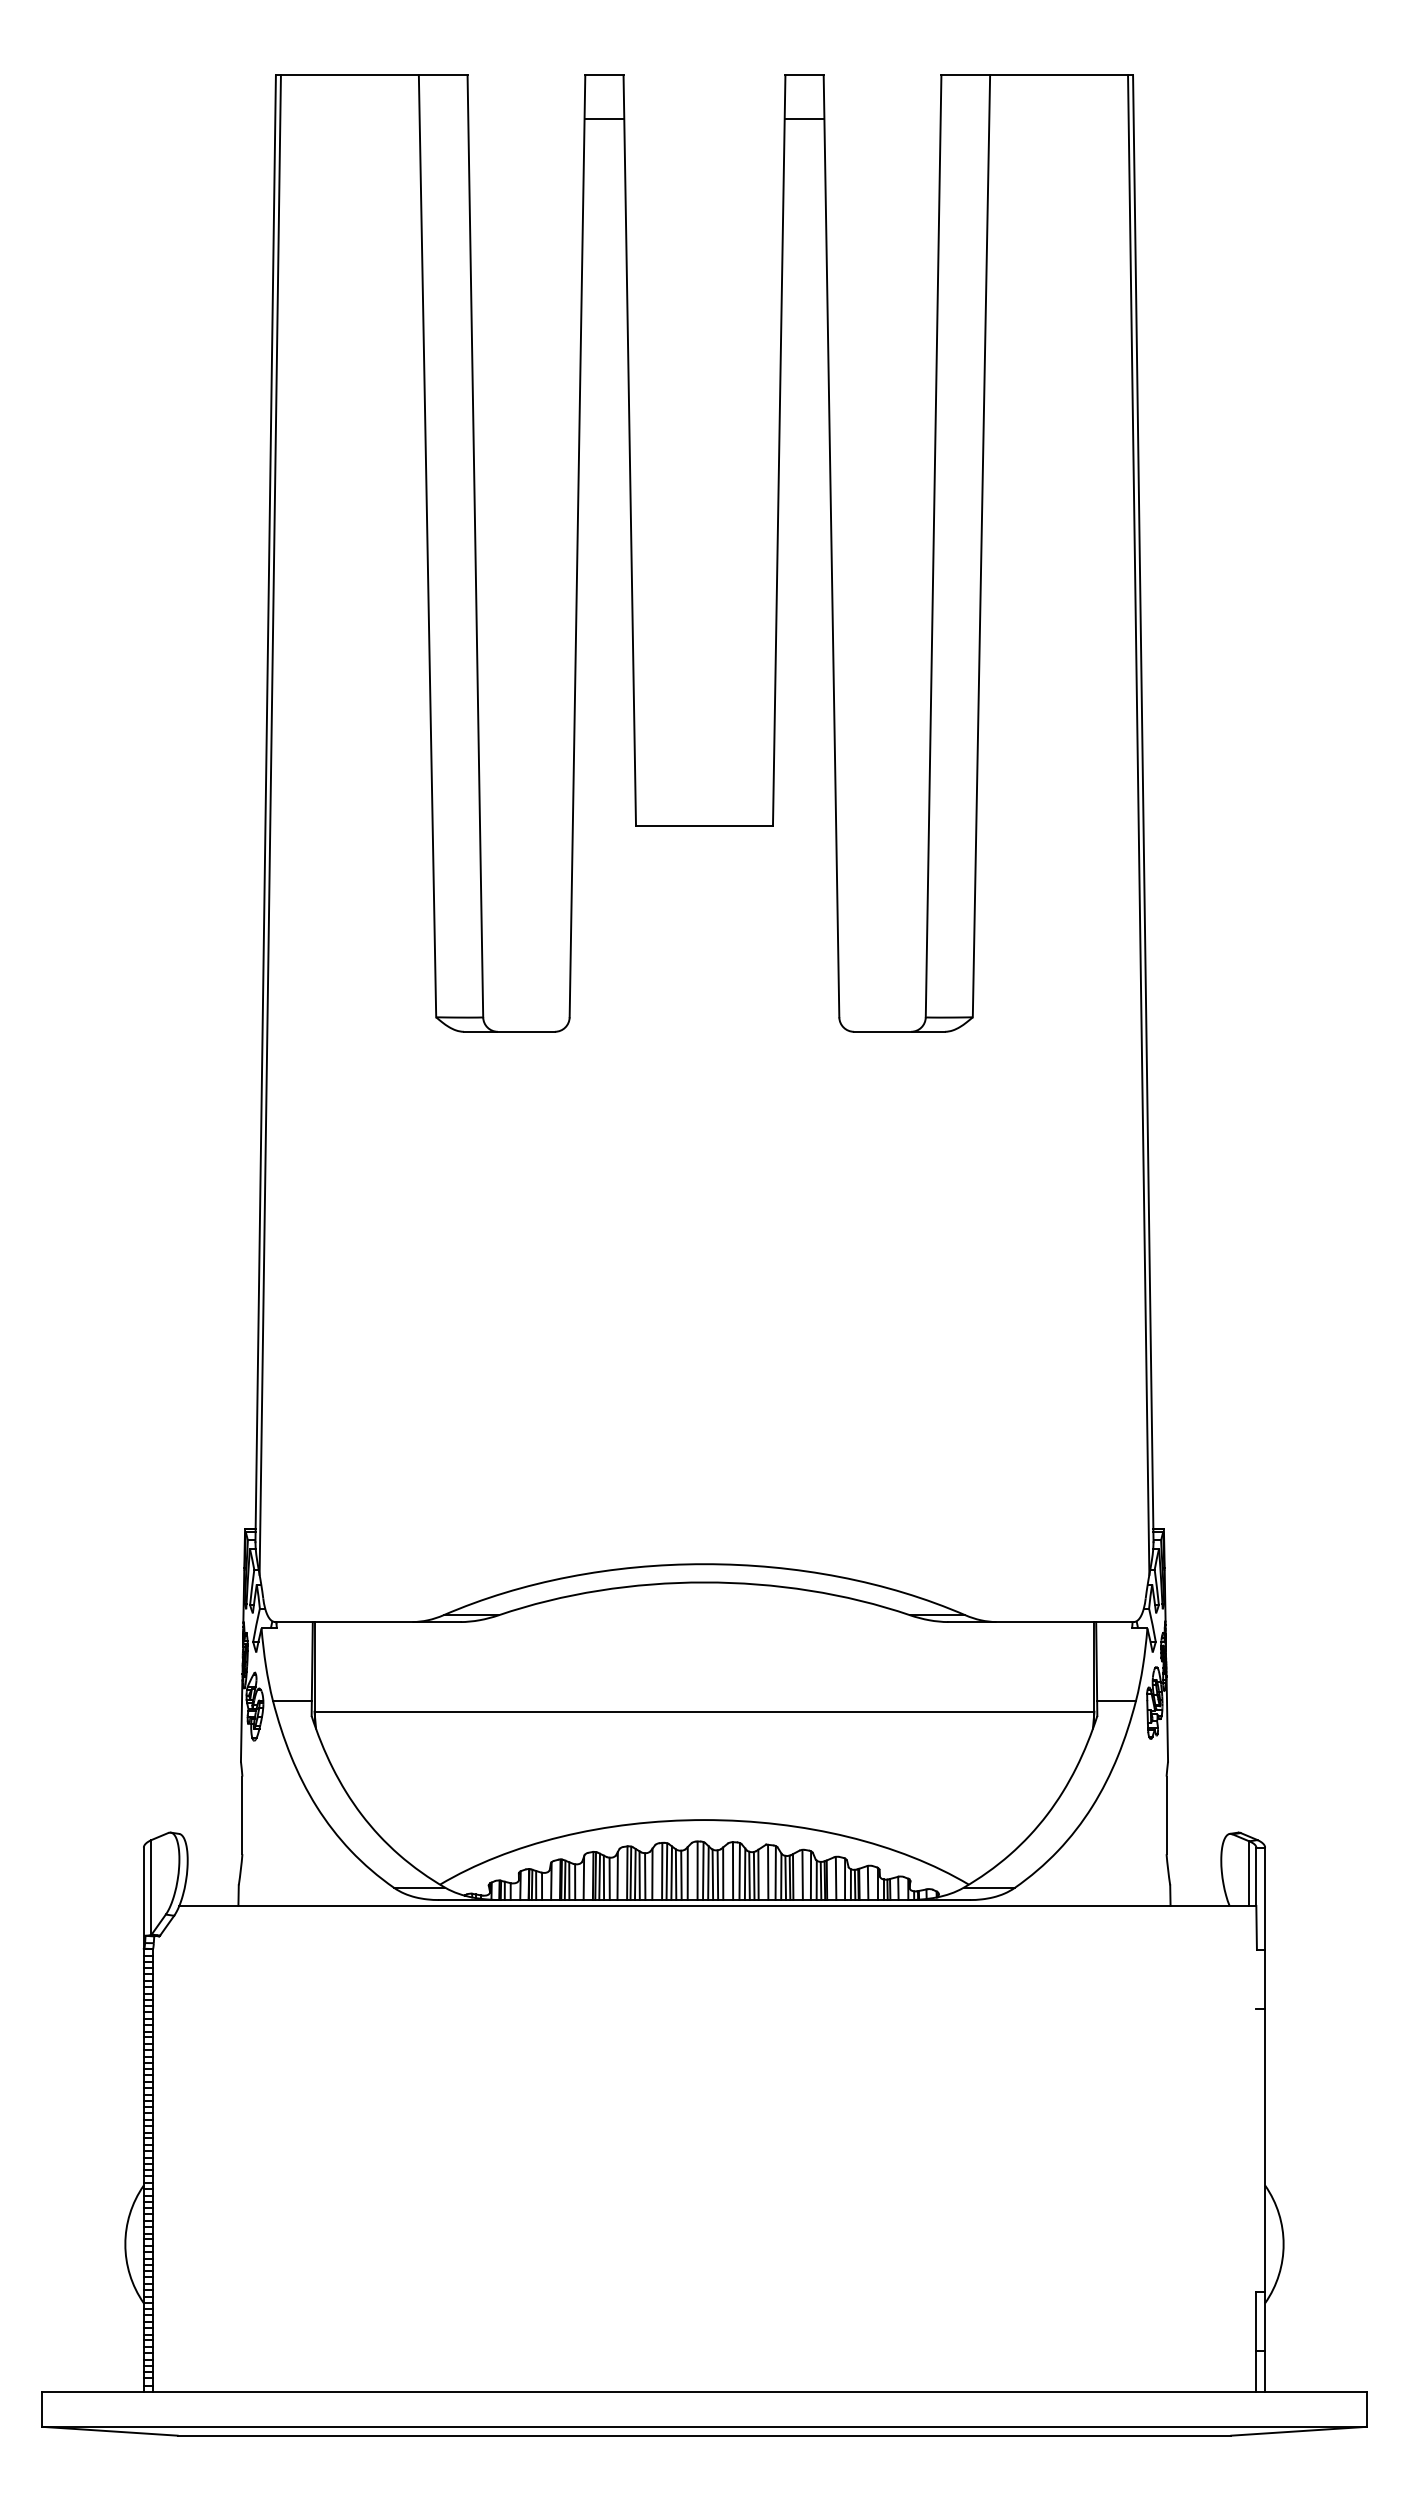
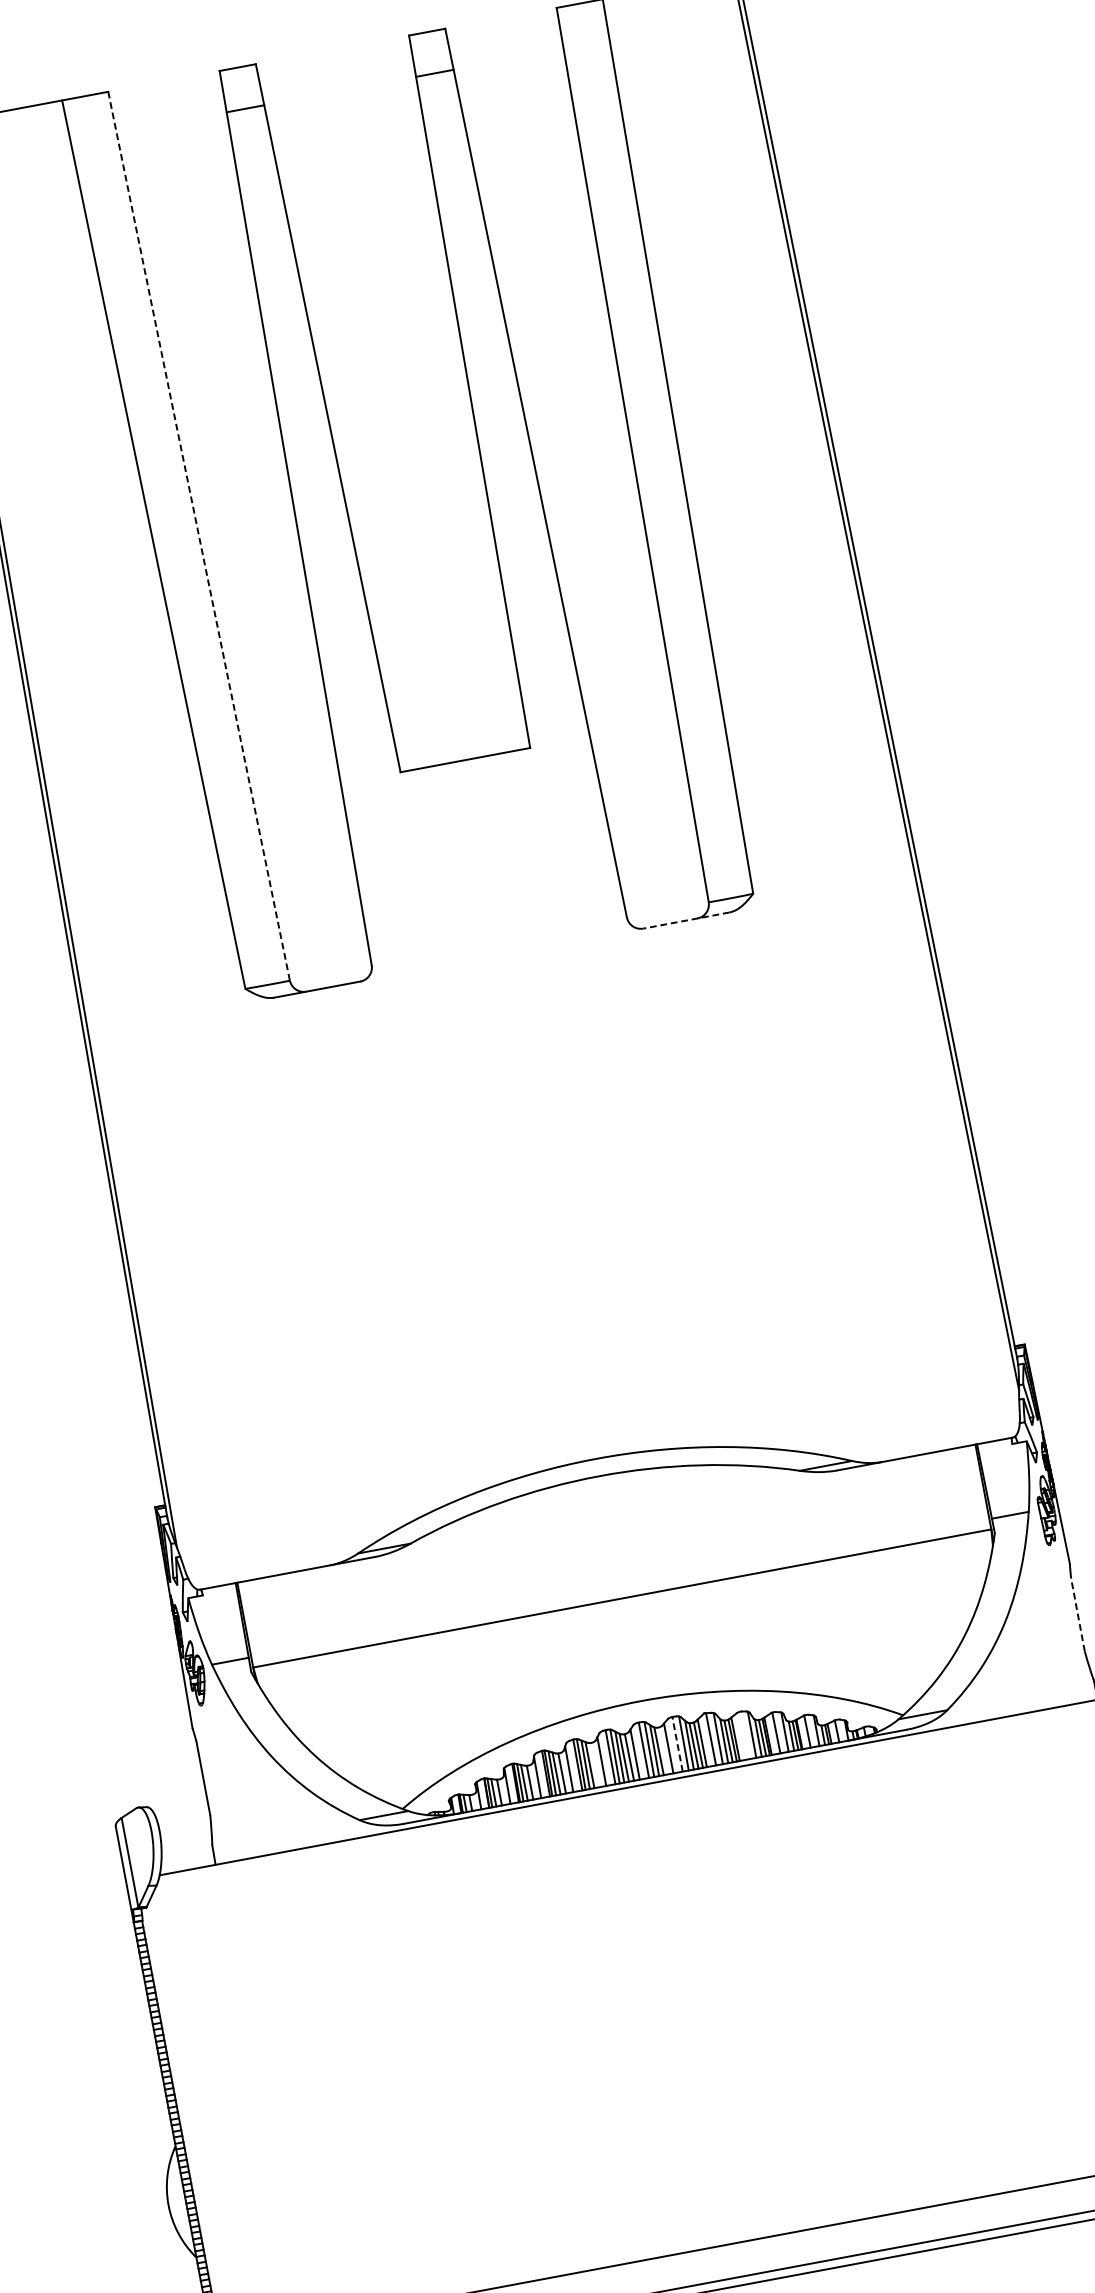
line: (475, 546) -> (199, 536), solid -> dashed
line: (899, 1031) -> (686, 920), solid -> dashed
line: (1166, 1815) -> (1077, 1614), solid -> dashed
line: (733, 1871) -> (678, 1744), solid -> dashed
line: (802, 1874) -> (743, 1735), removed
line: (717, 1875) -> (663, 1751), removed
line: (645, 1876) -> (595, 1764), removed

